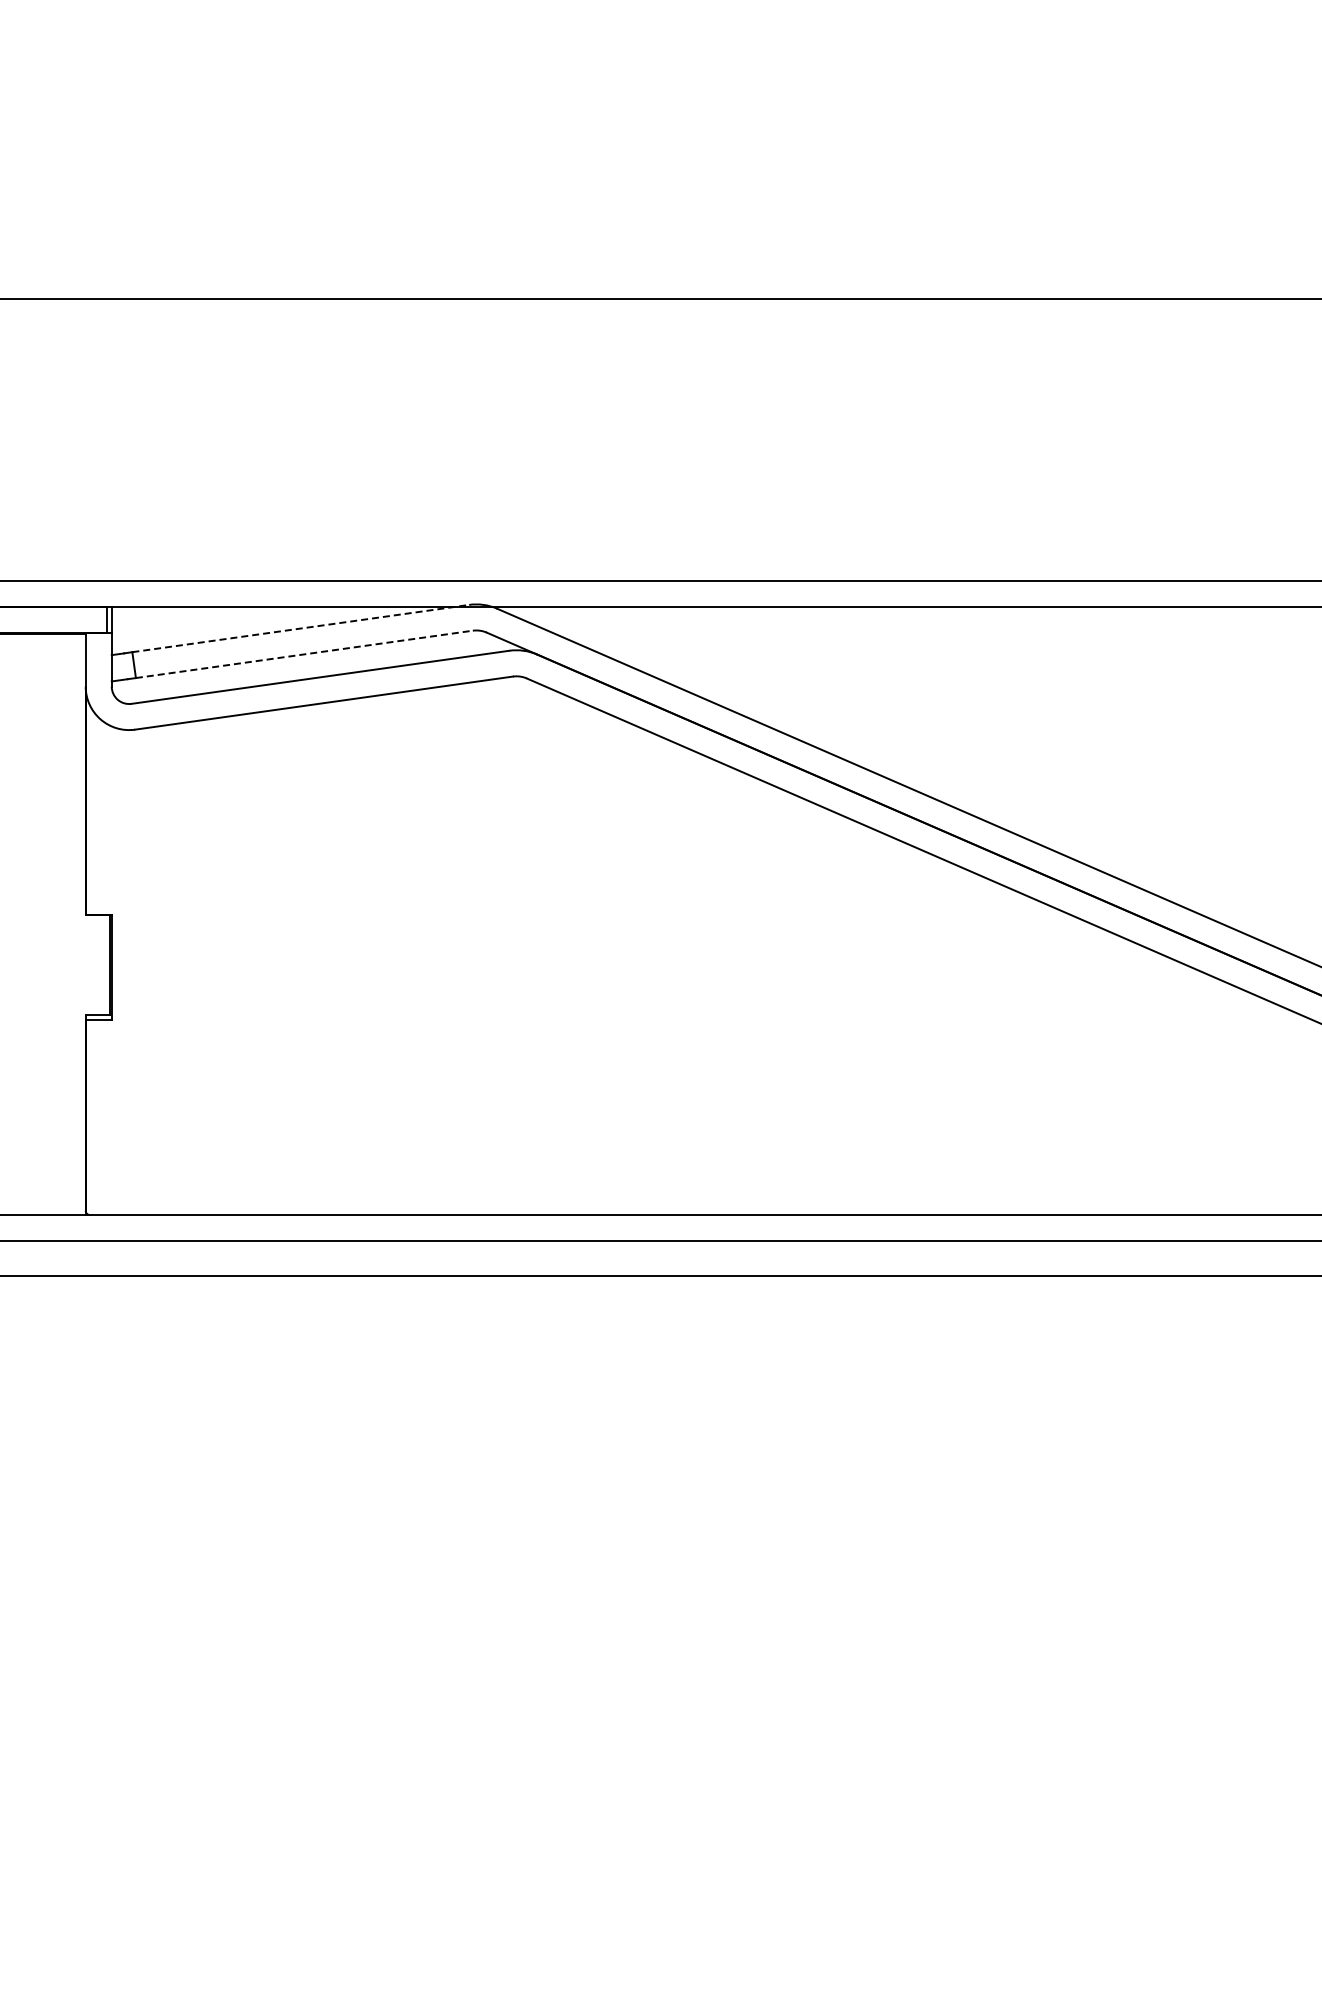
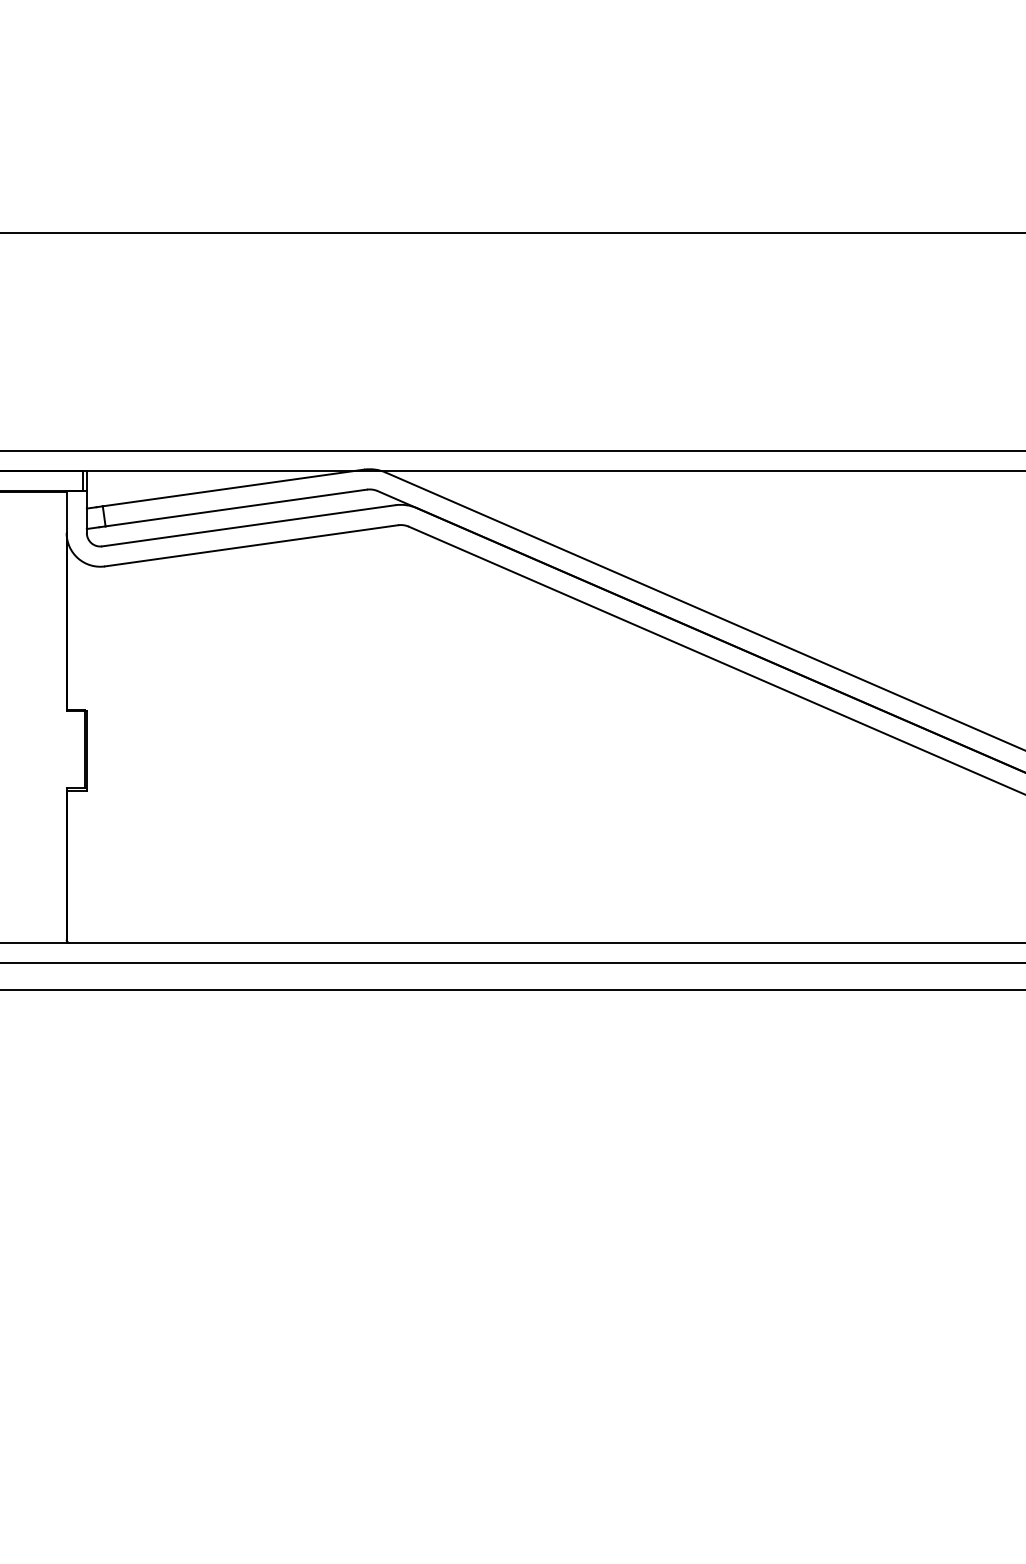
line: (301, 628) -> (234, 487), dashed -> solid
line: (304, 654) -> (236, 508), dashed -> solid

